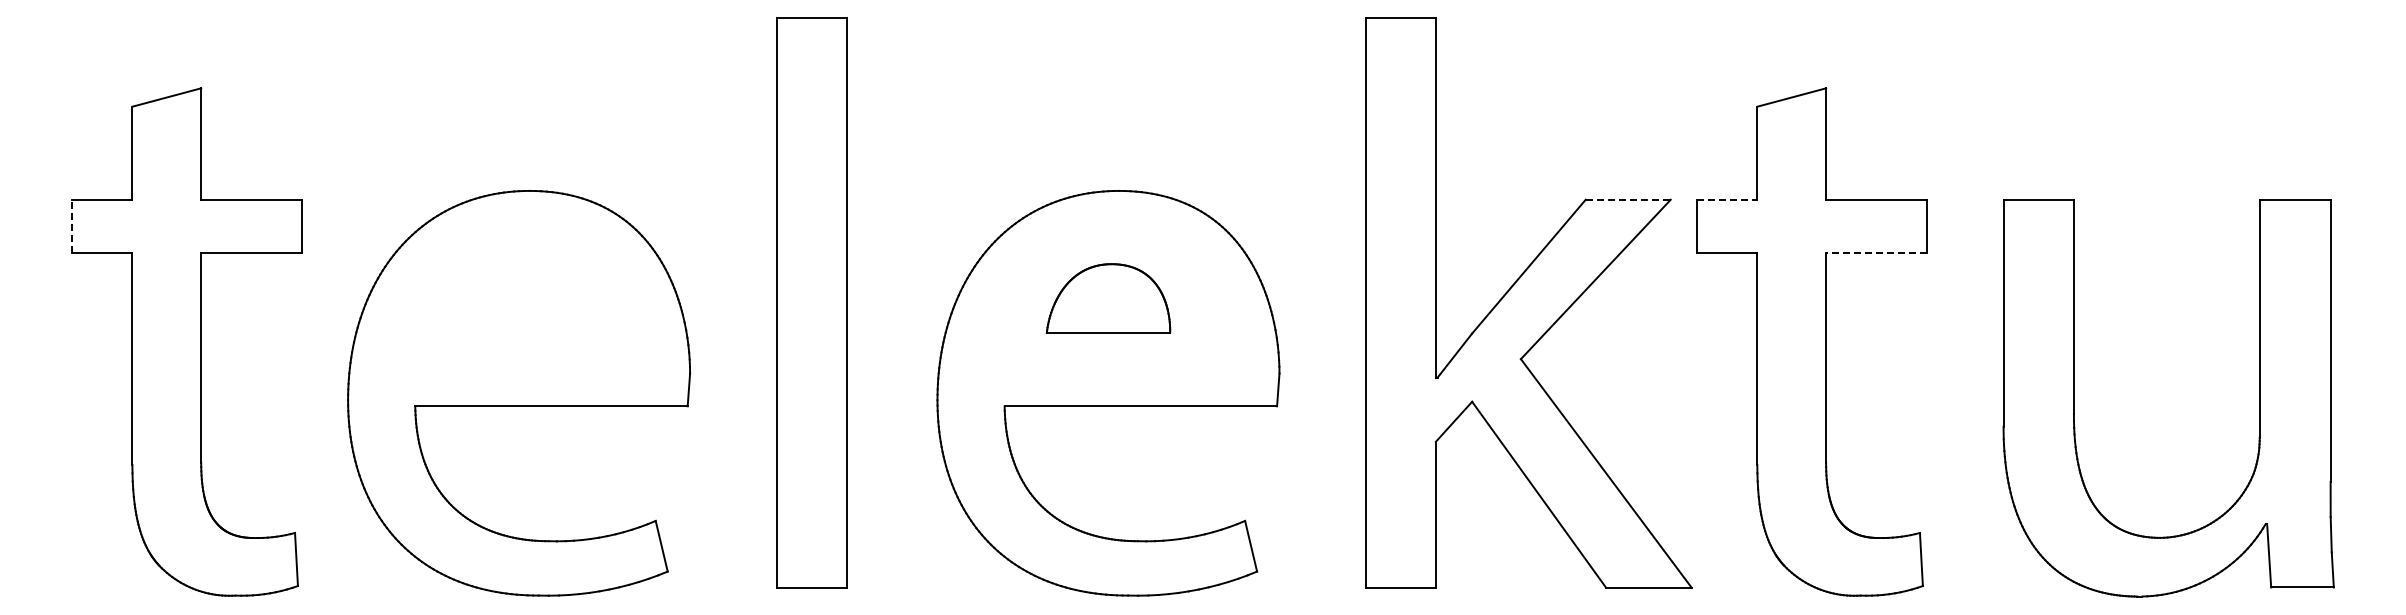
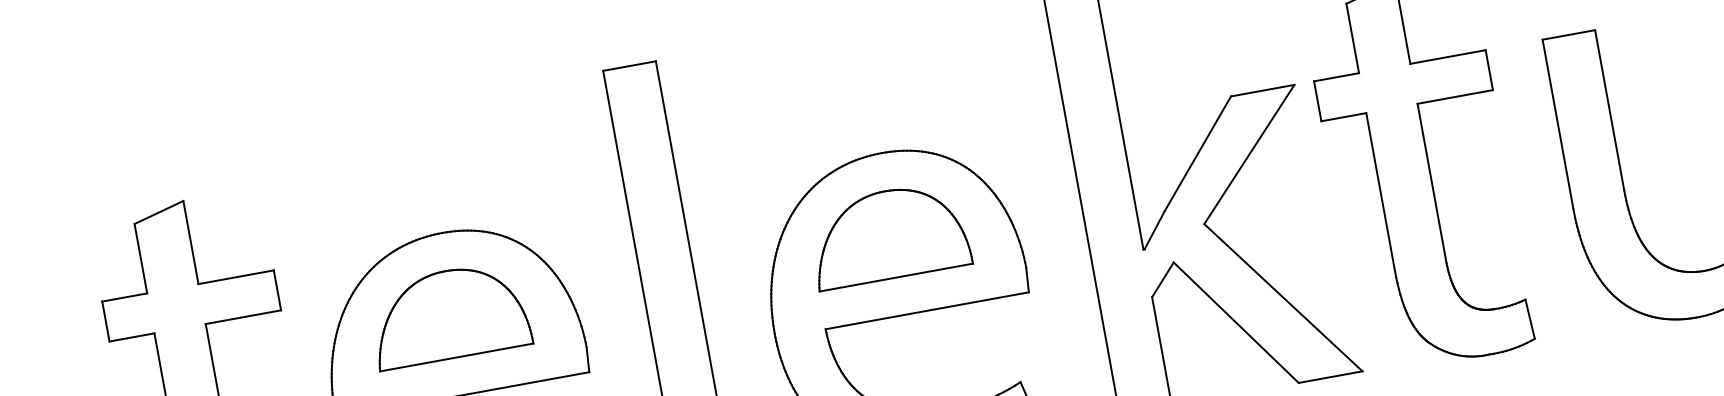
line: (1628, 199) -> (1262, 90), dashed -> solid
line: (1727, 199) -> (1336, 77), dashed -> solid
line: (72, 226) -> (106, 321), dashed -> solid
line: (1876, 253) -> (1455, 97), dashed -> solid
part: (518, 298) -> (448, 314), added
part: (1108, 298) -> (888, 234), size x1.67

